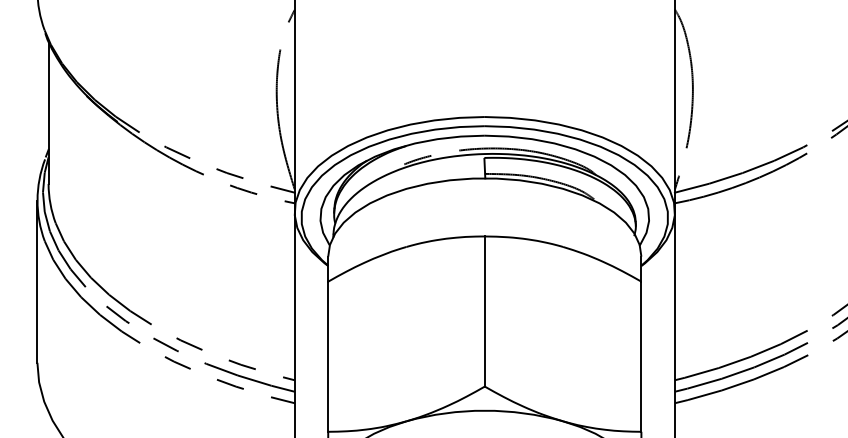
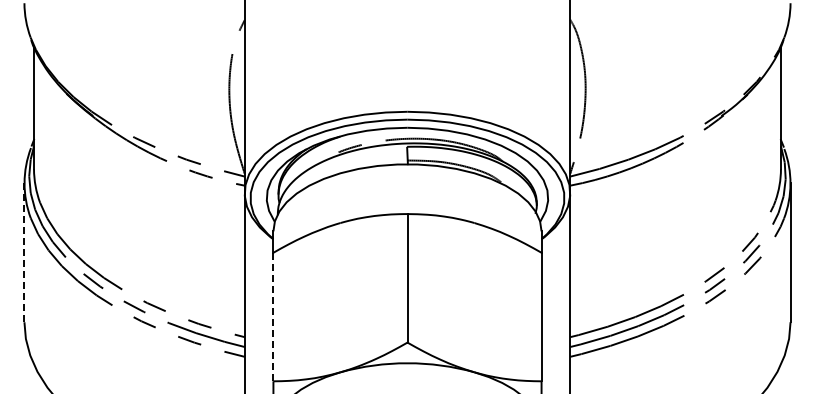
line: (37, 282) -> (24, 253), solid -> dashed
line: (328, 357) -> (273, 317), solid -> dashed

